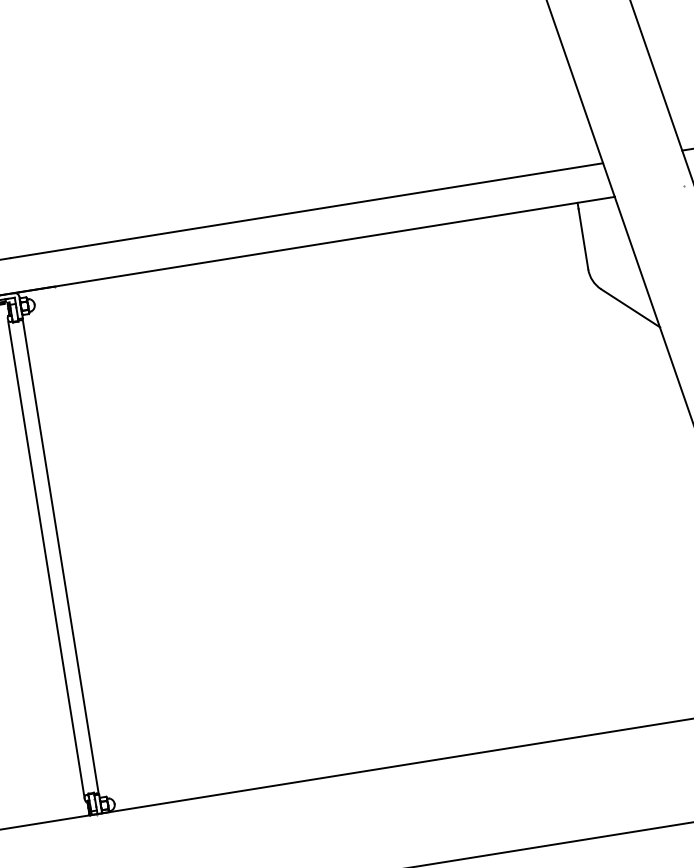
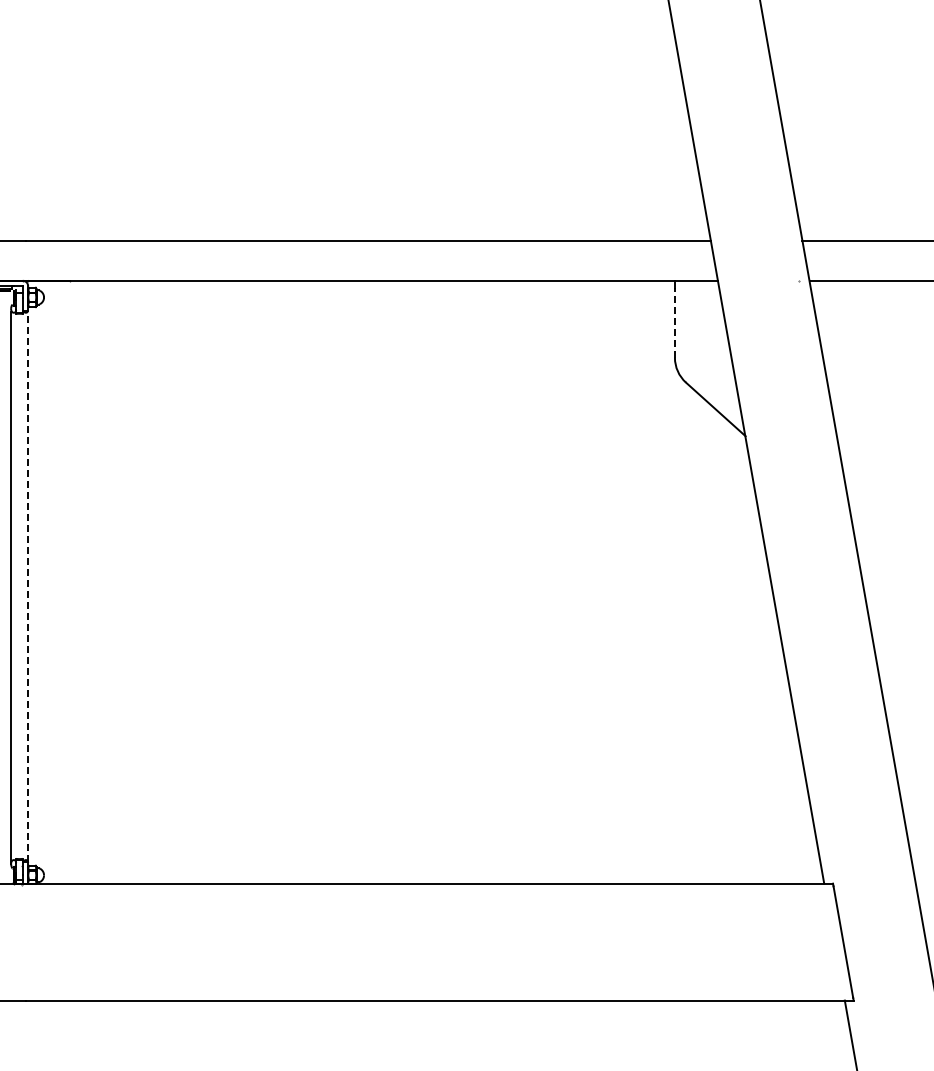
line: (583, 238) -> (674, 322), solid -> dashed
line: (60, 557) -> (27, 587), solid -> dashed

